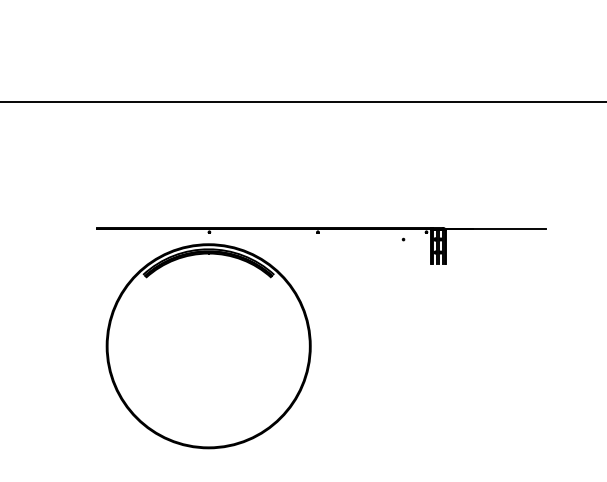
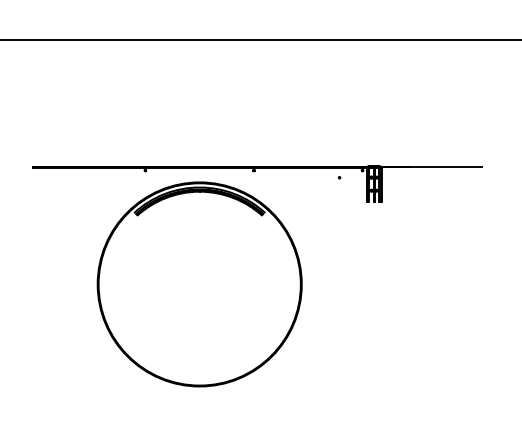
part: (208, 346) -> (199, 284), moved

